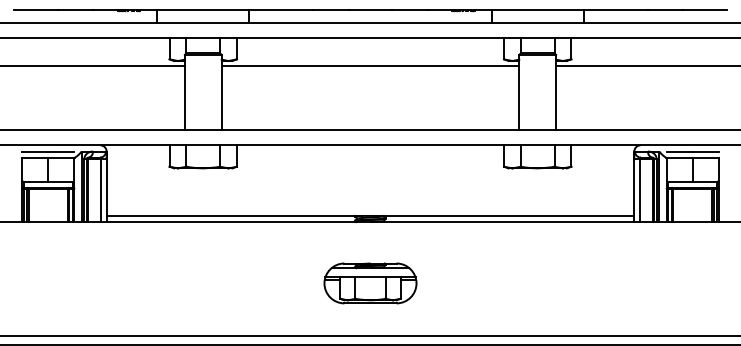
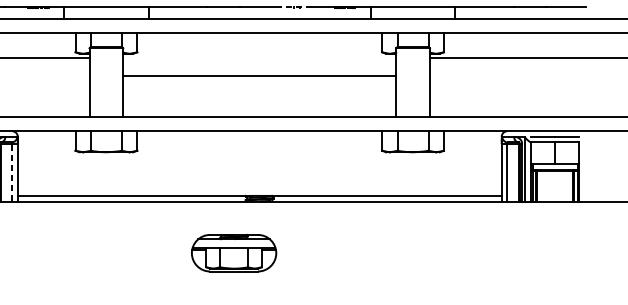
line: (409, 10) -> (295, 7), solid -> dashed
line: (370, 65) -> (259, 76), moved
line: (100, 190) -> (12, 172), solid -> dashed
part: (370, 283) -> (234, 253), moved

